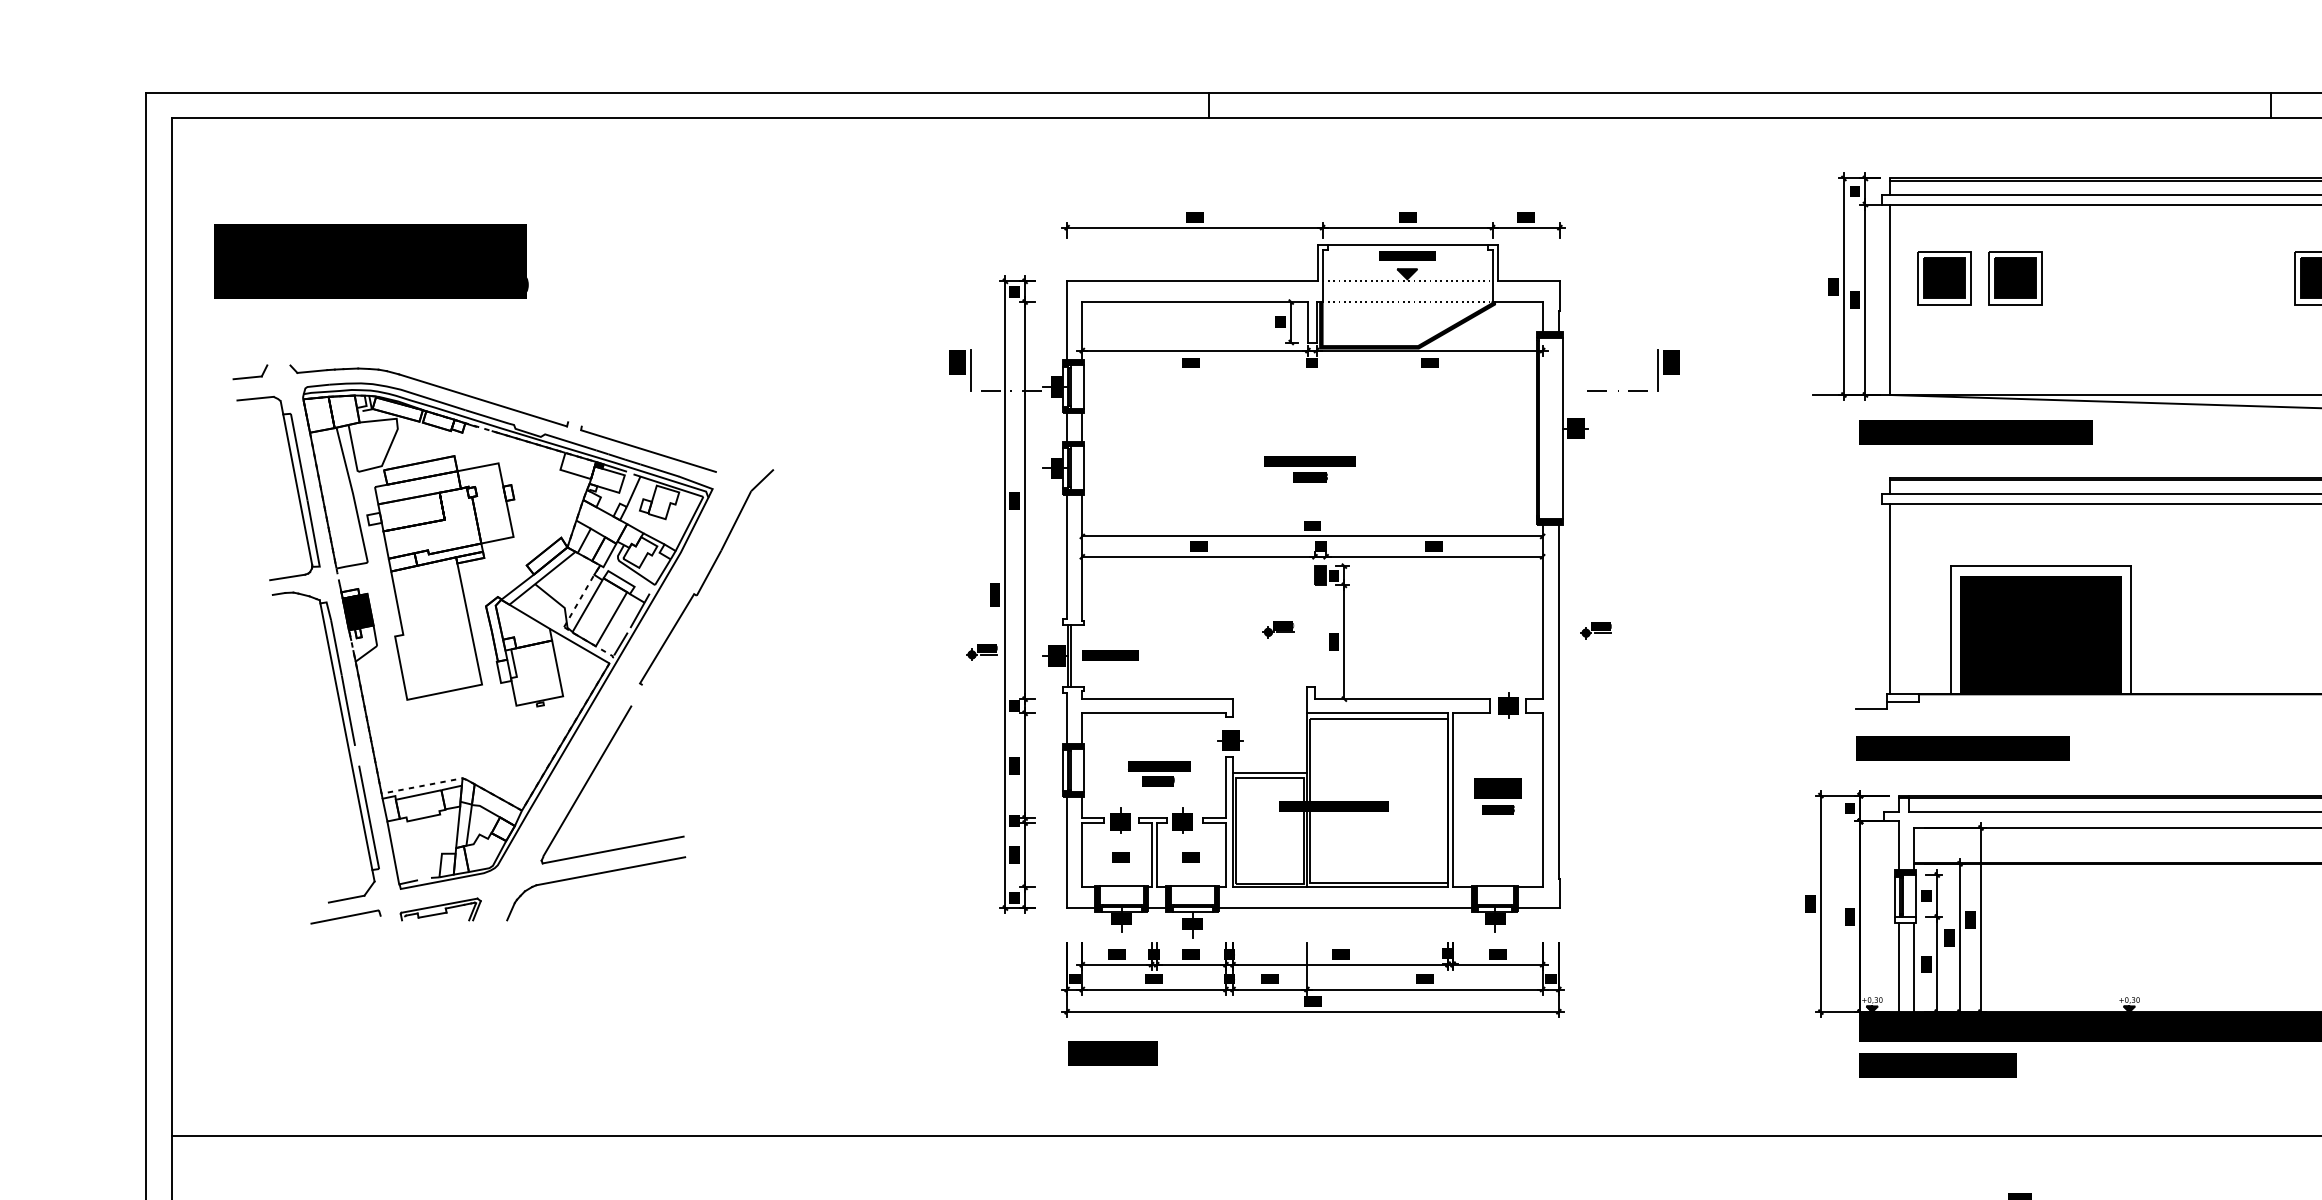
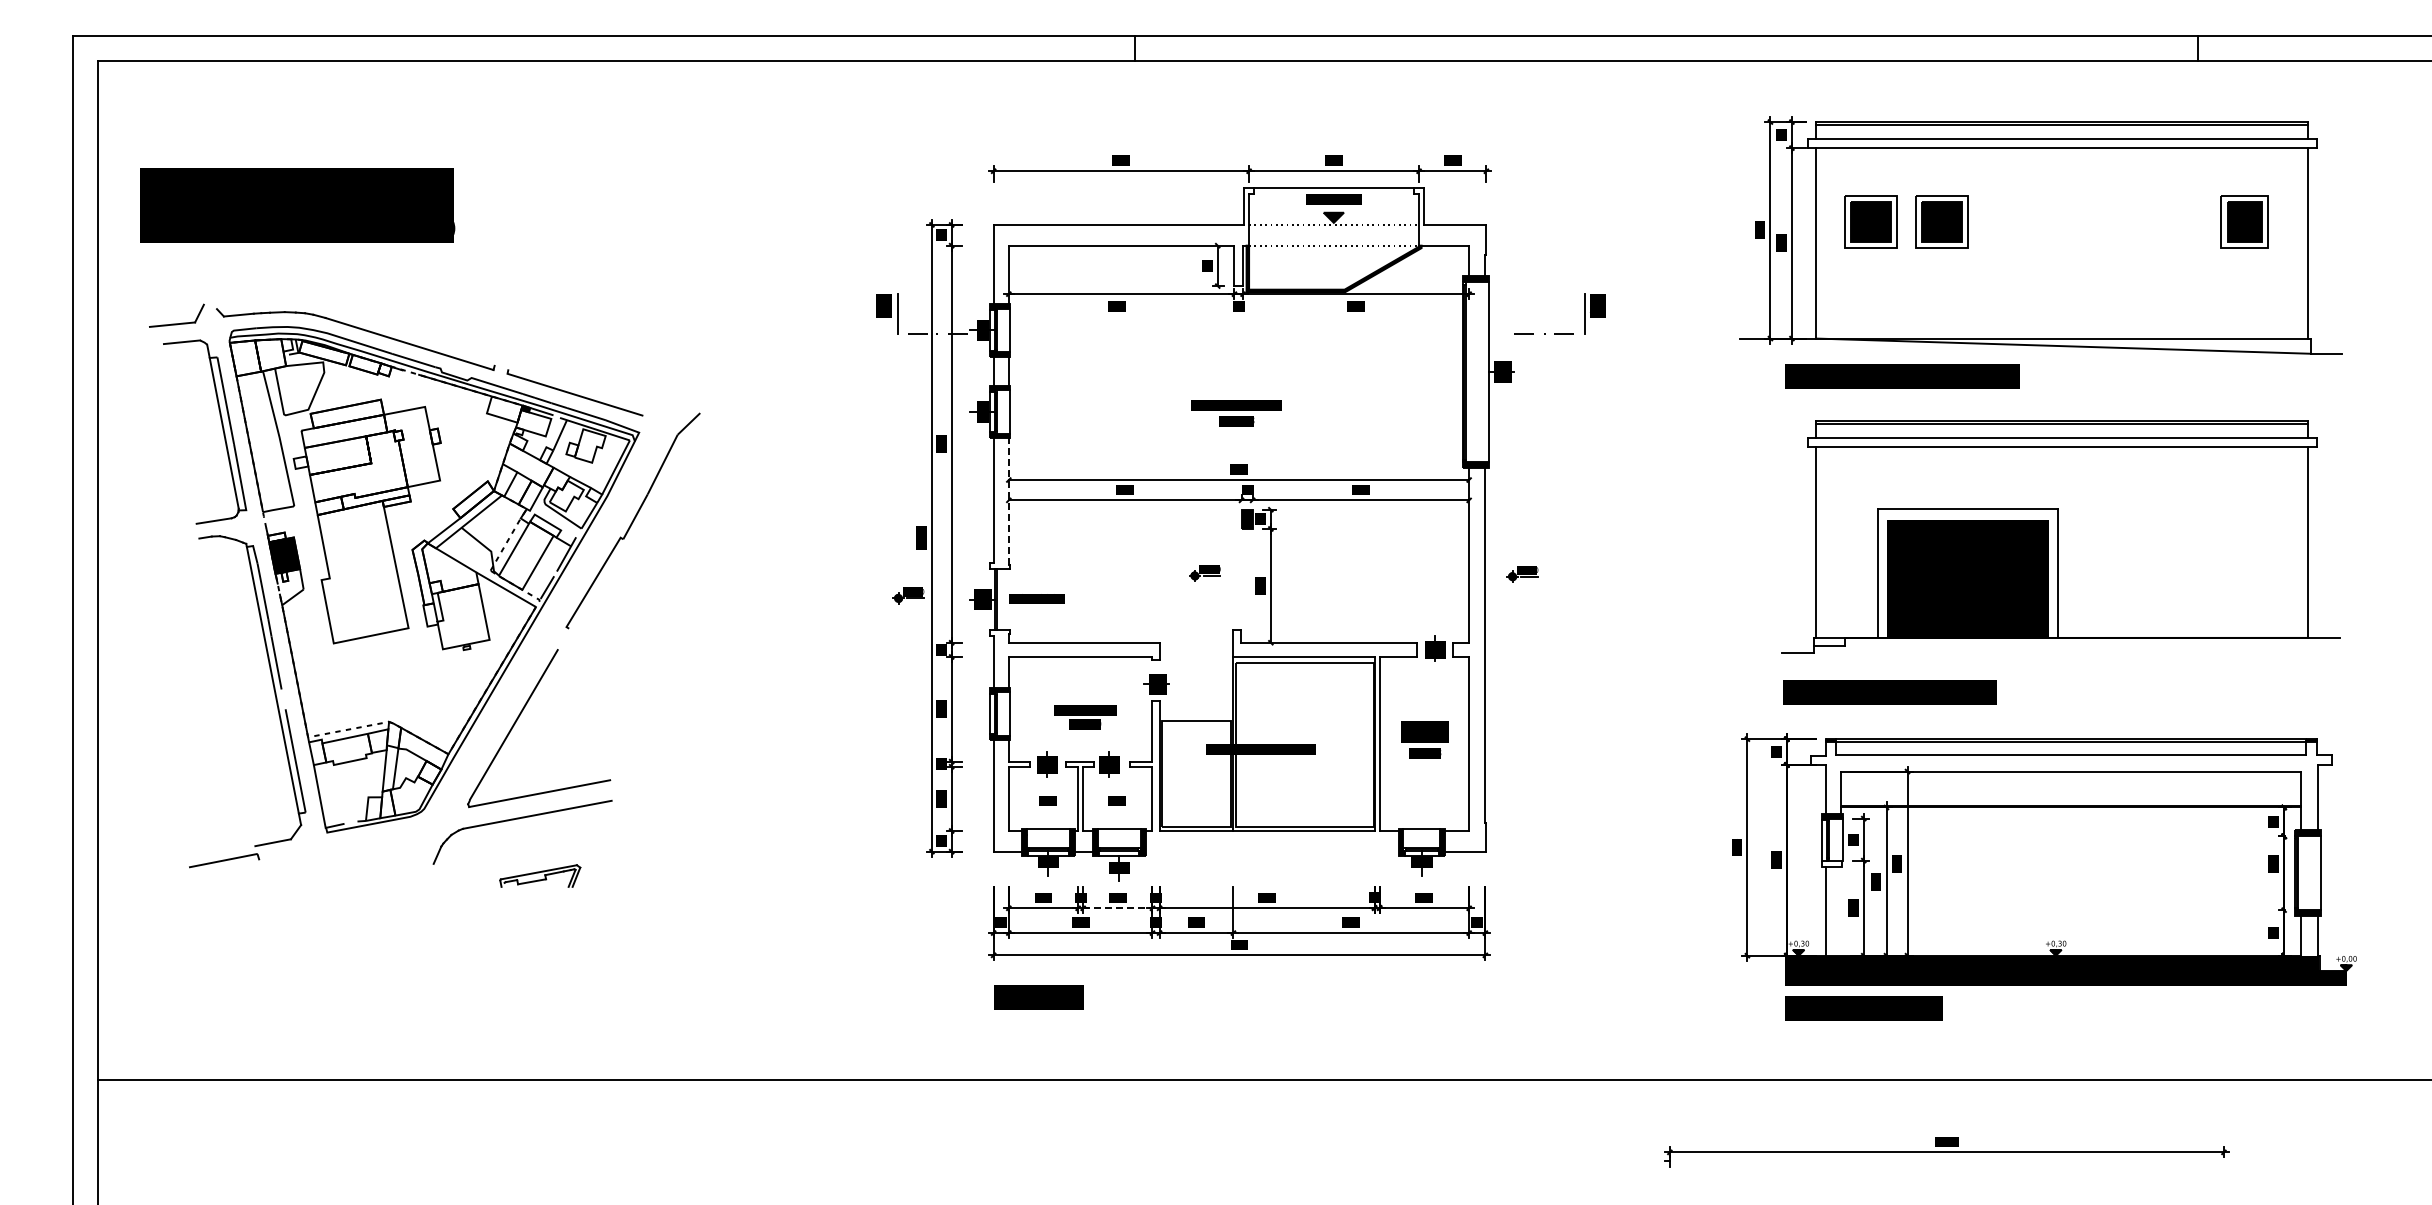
part: (250, 371) -> (176, 315), size x1.6
line: (1082, 556) -> (1008, 500), solid -> dashed
line: (1270, 772) -> (1196, 716), removed
line: (1345, 907) -> (1271, 851), removed
part: (441, 908) -> (540, 875), moved
line: (346, 916) -> (224, 860), moved
line: (1191, 964) -> (1117, 908), solid -> dashed
line: (1914, 966) -> (1840, 910), removed

